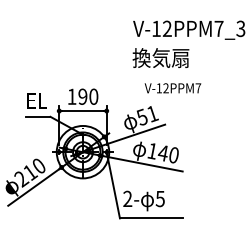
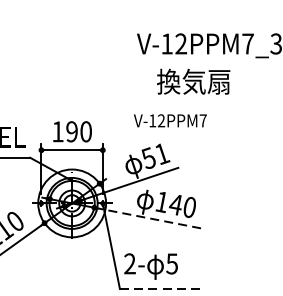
text: (160, 57) -> (193, 81), moved
text: (172, 88) -> (169, 121), moved
line: (142, 163) -> (149, 218), solid -> dashed
line: (151, 218) -> (160, 289), solid -> dashed

